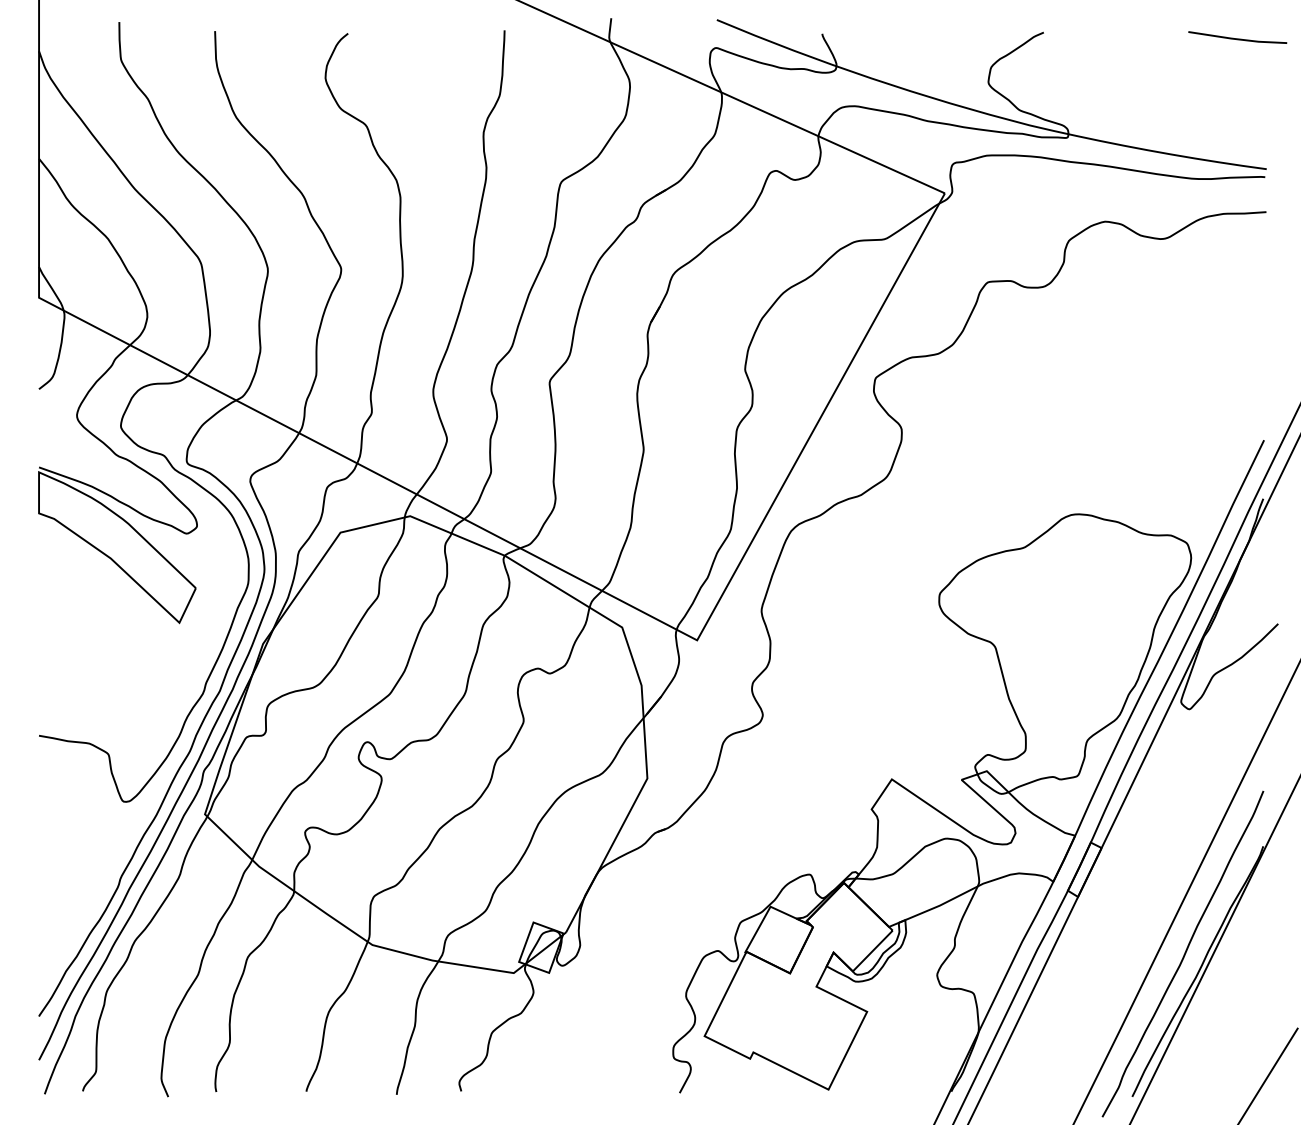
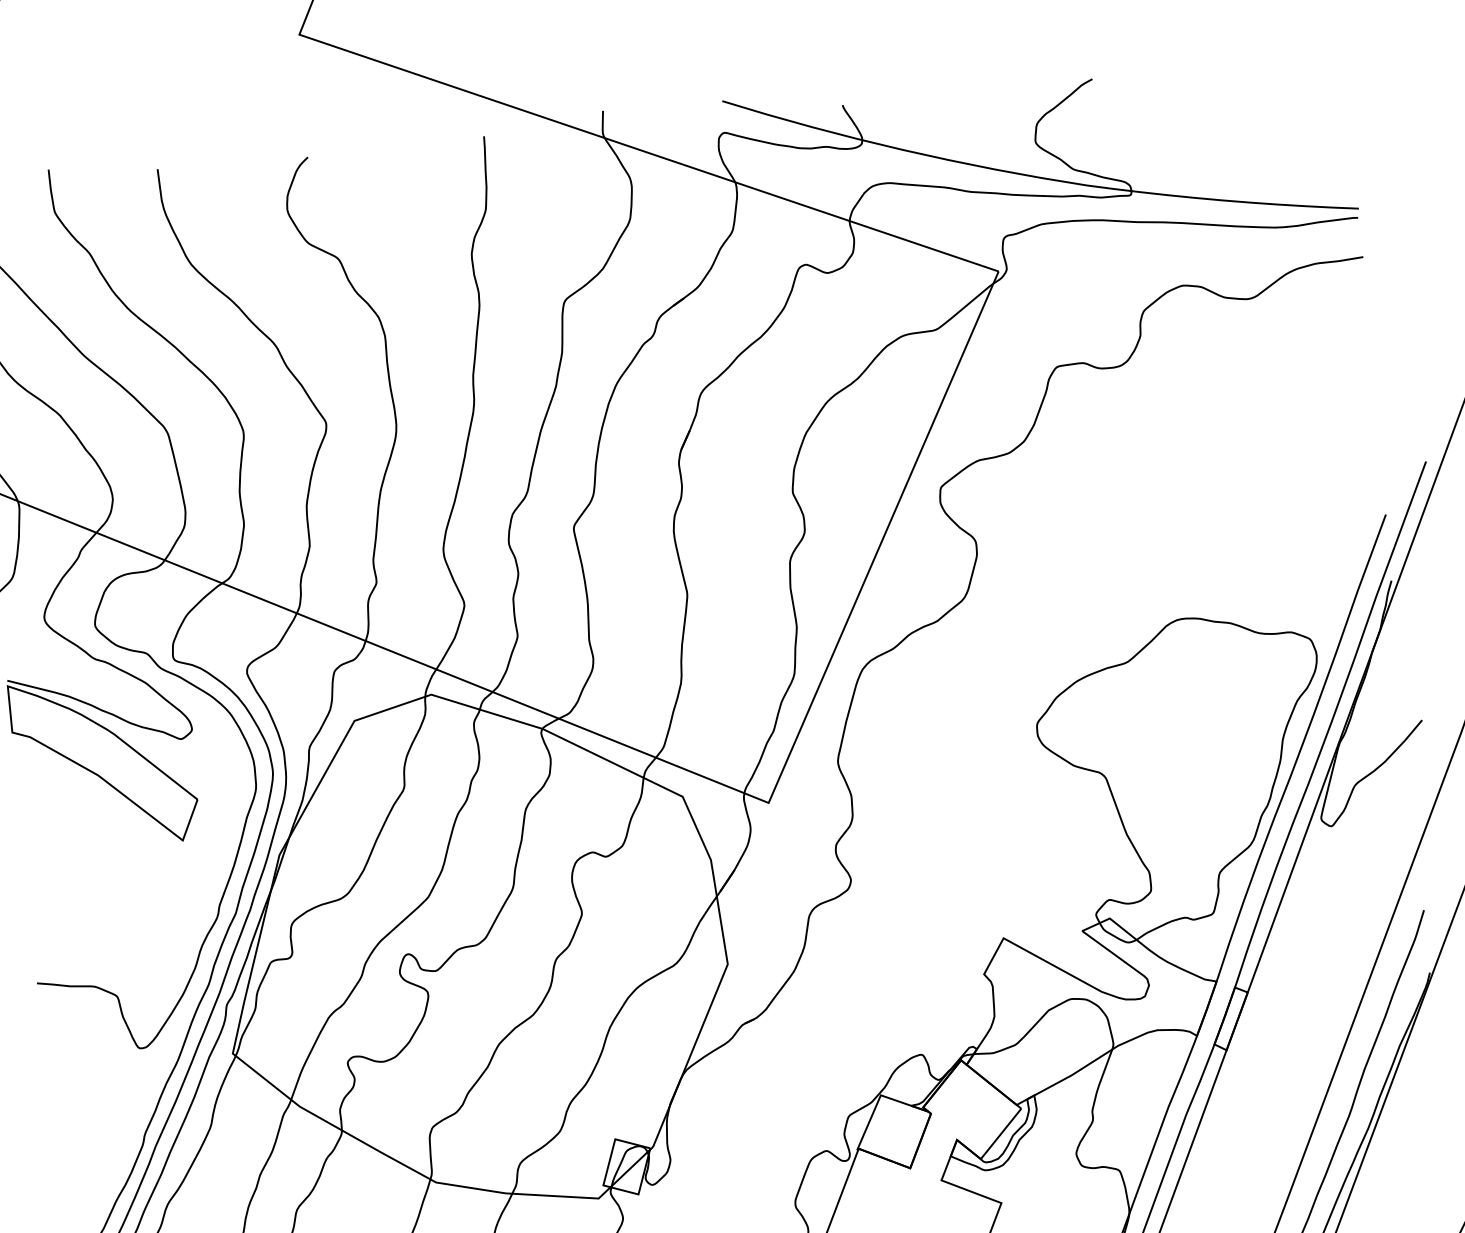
line: (1237, 38) -> (1311, 64), removed

